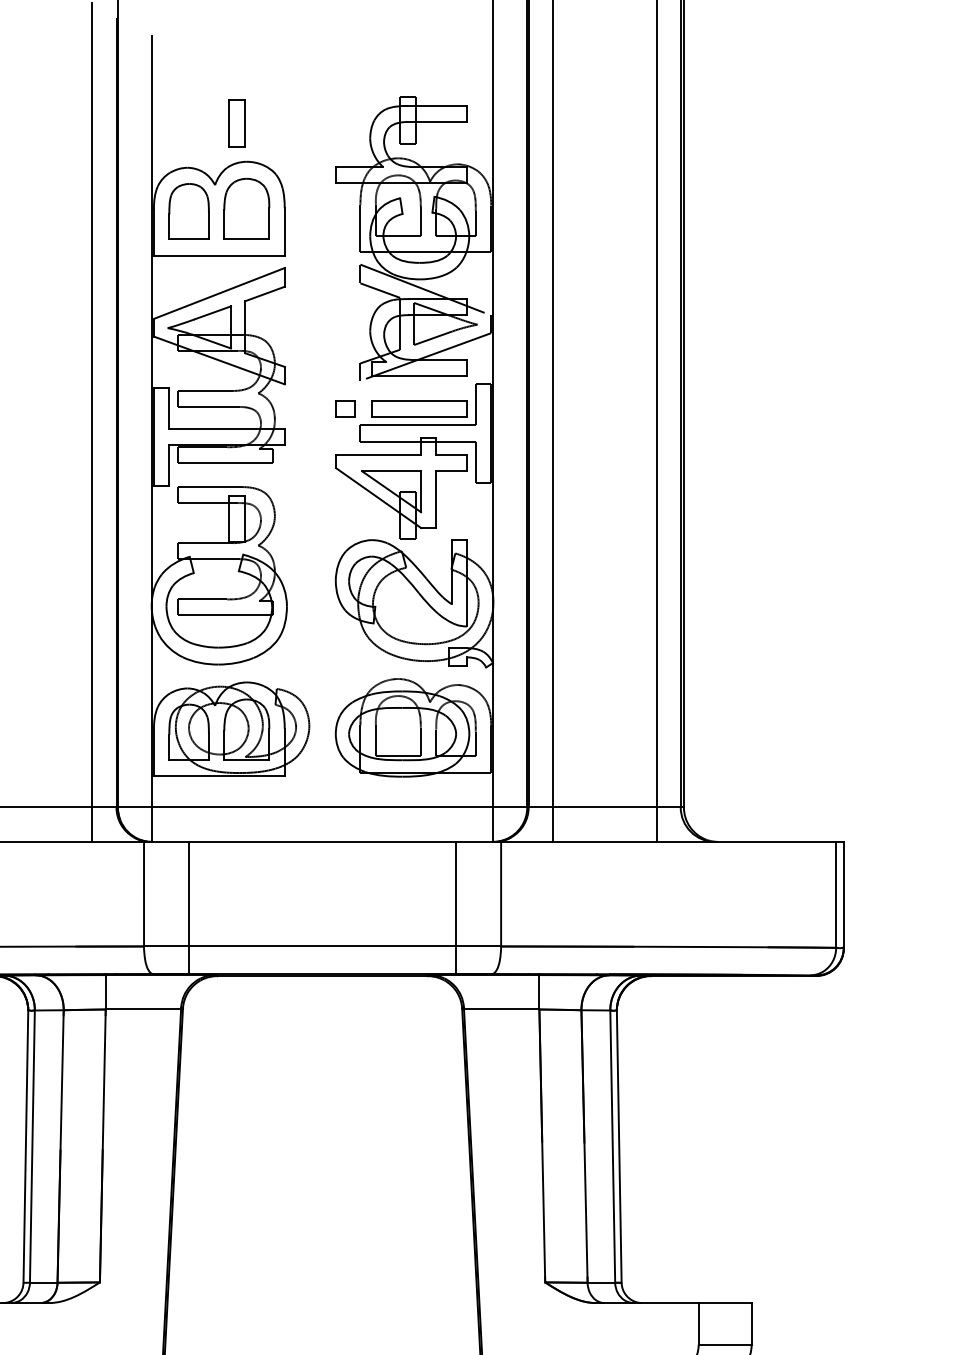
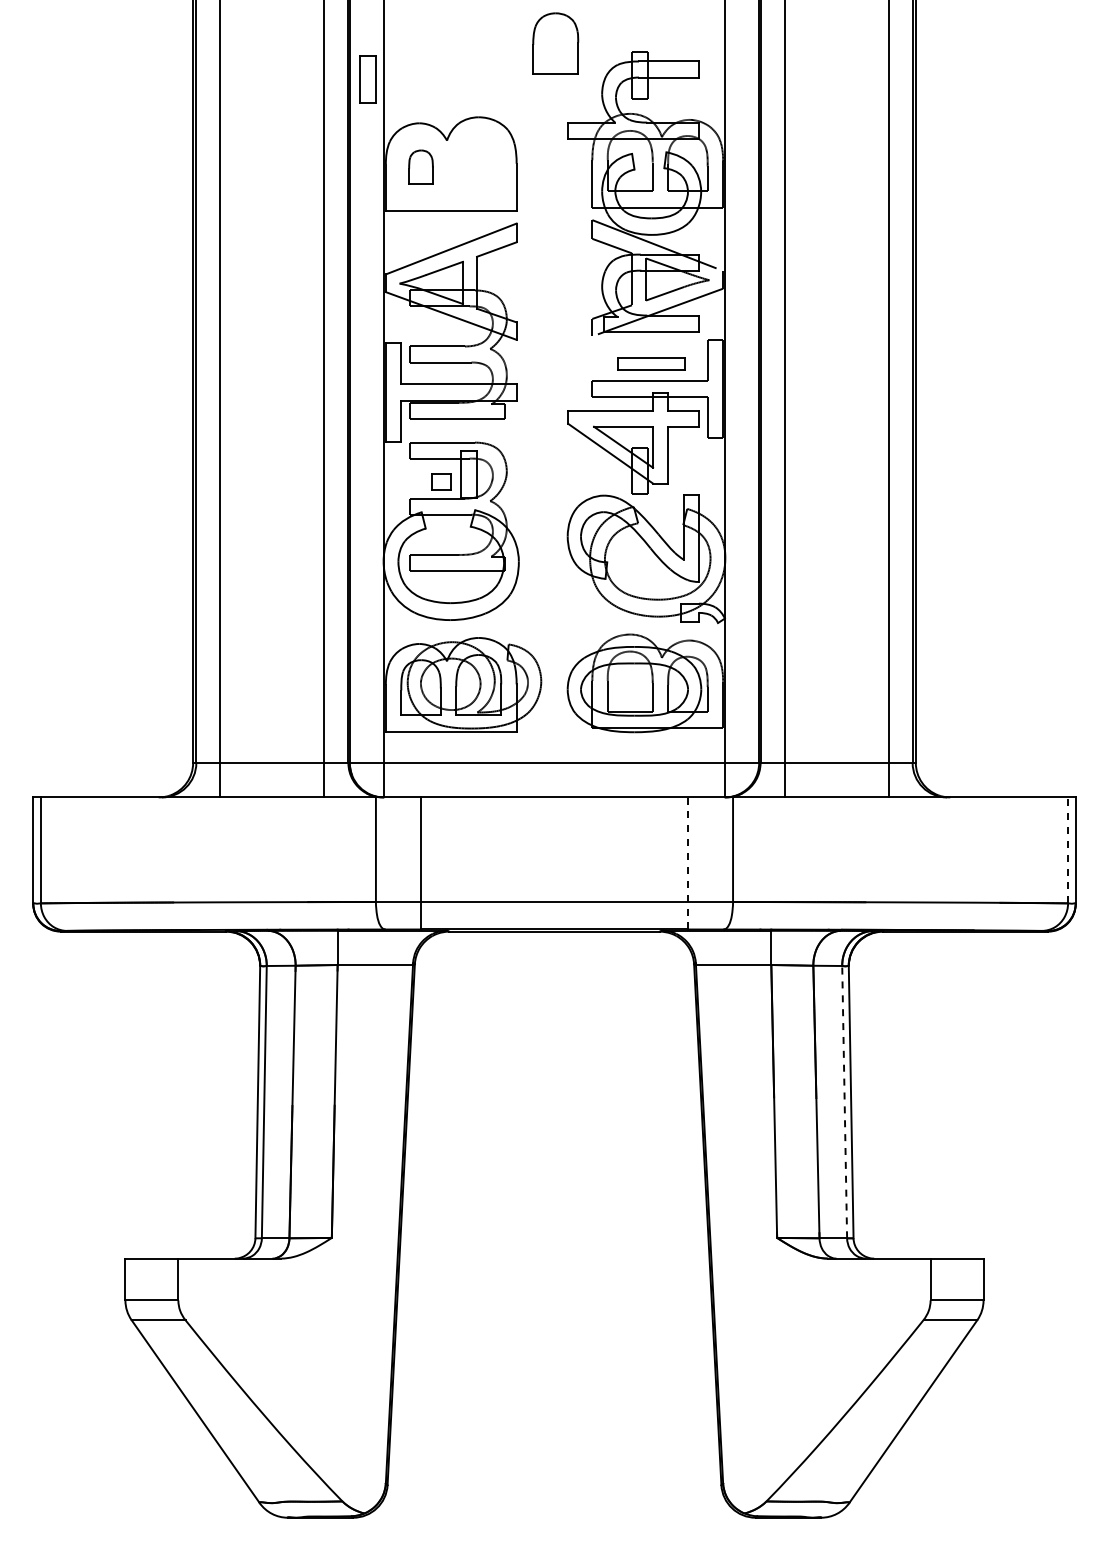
part: (236, 123) -> (367, 79), moved
part: (246, 208) -> (555, 43), moved
part: (188, 210) -> (420, 166), size x0.6
part: (345, 407) -> (441, 481), moved
part: (419, 407) -> (651, 363), size x0.7
line: (836, 894) -> (1068, 850), solid -> dashed
line: (455, 906) -> (687, 862), solid -> dashed
line: (612, 1145) -> (844, 1101), solid -> dashed

